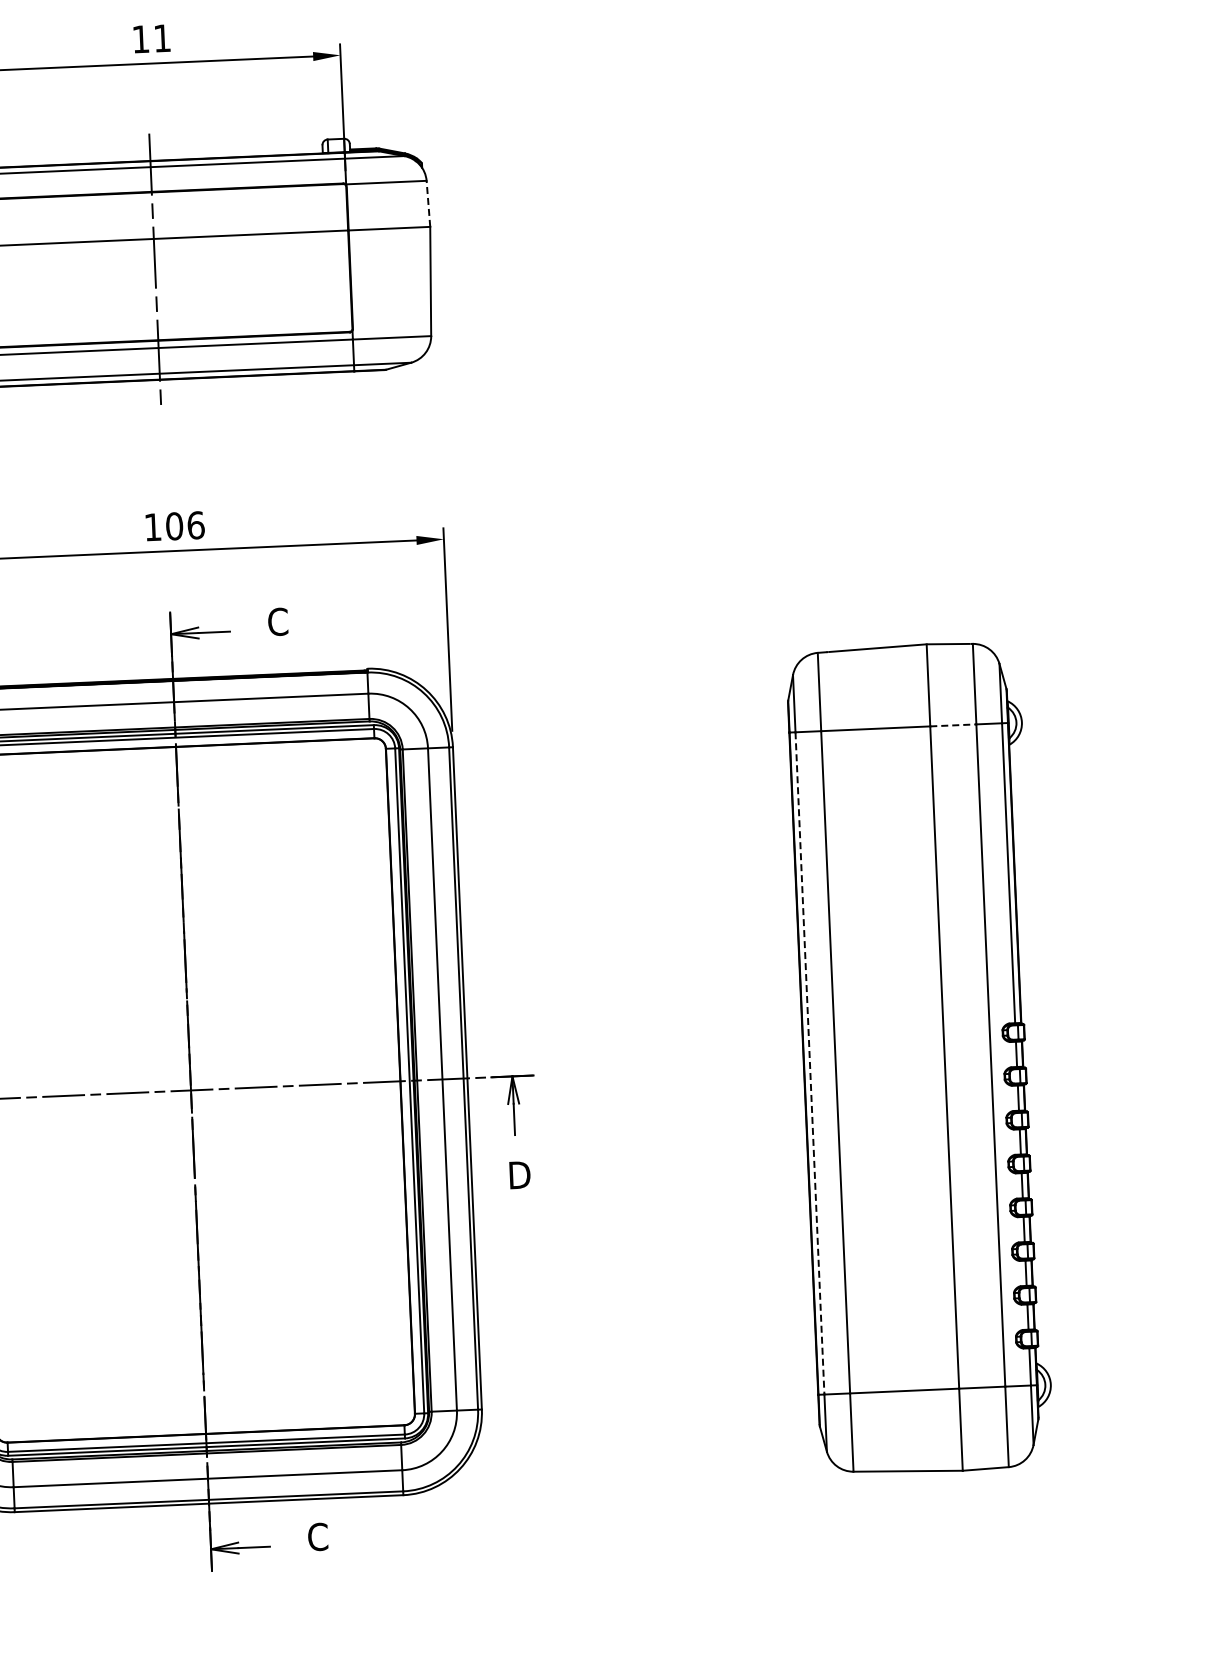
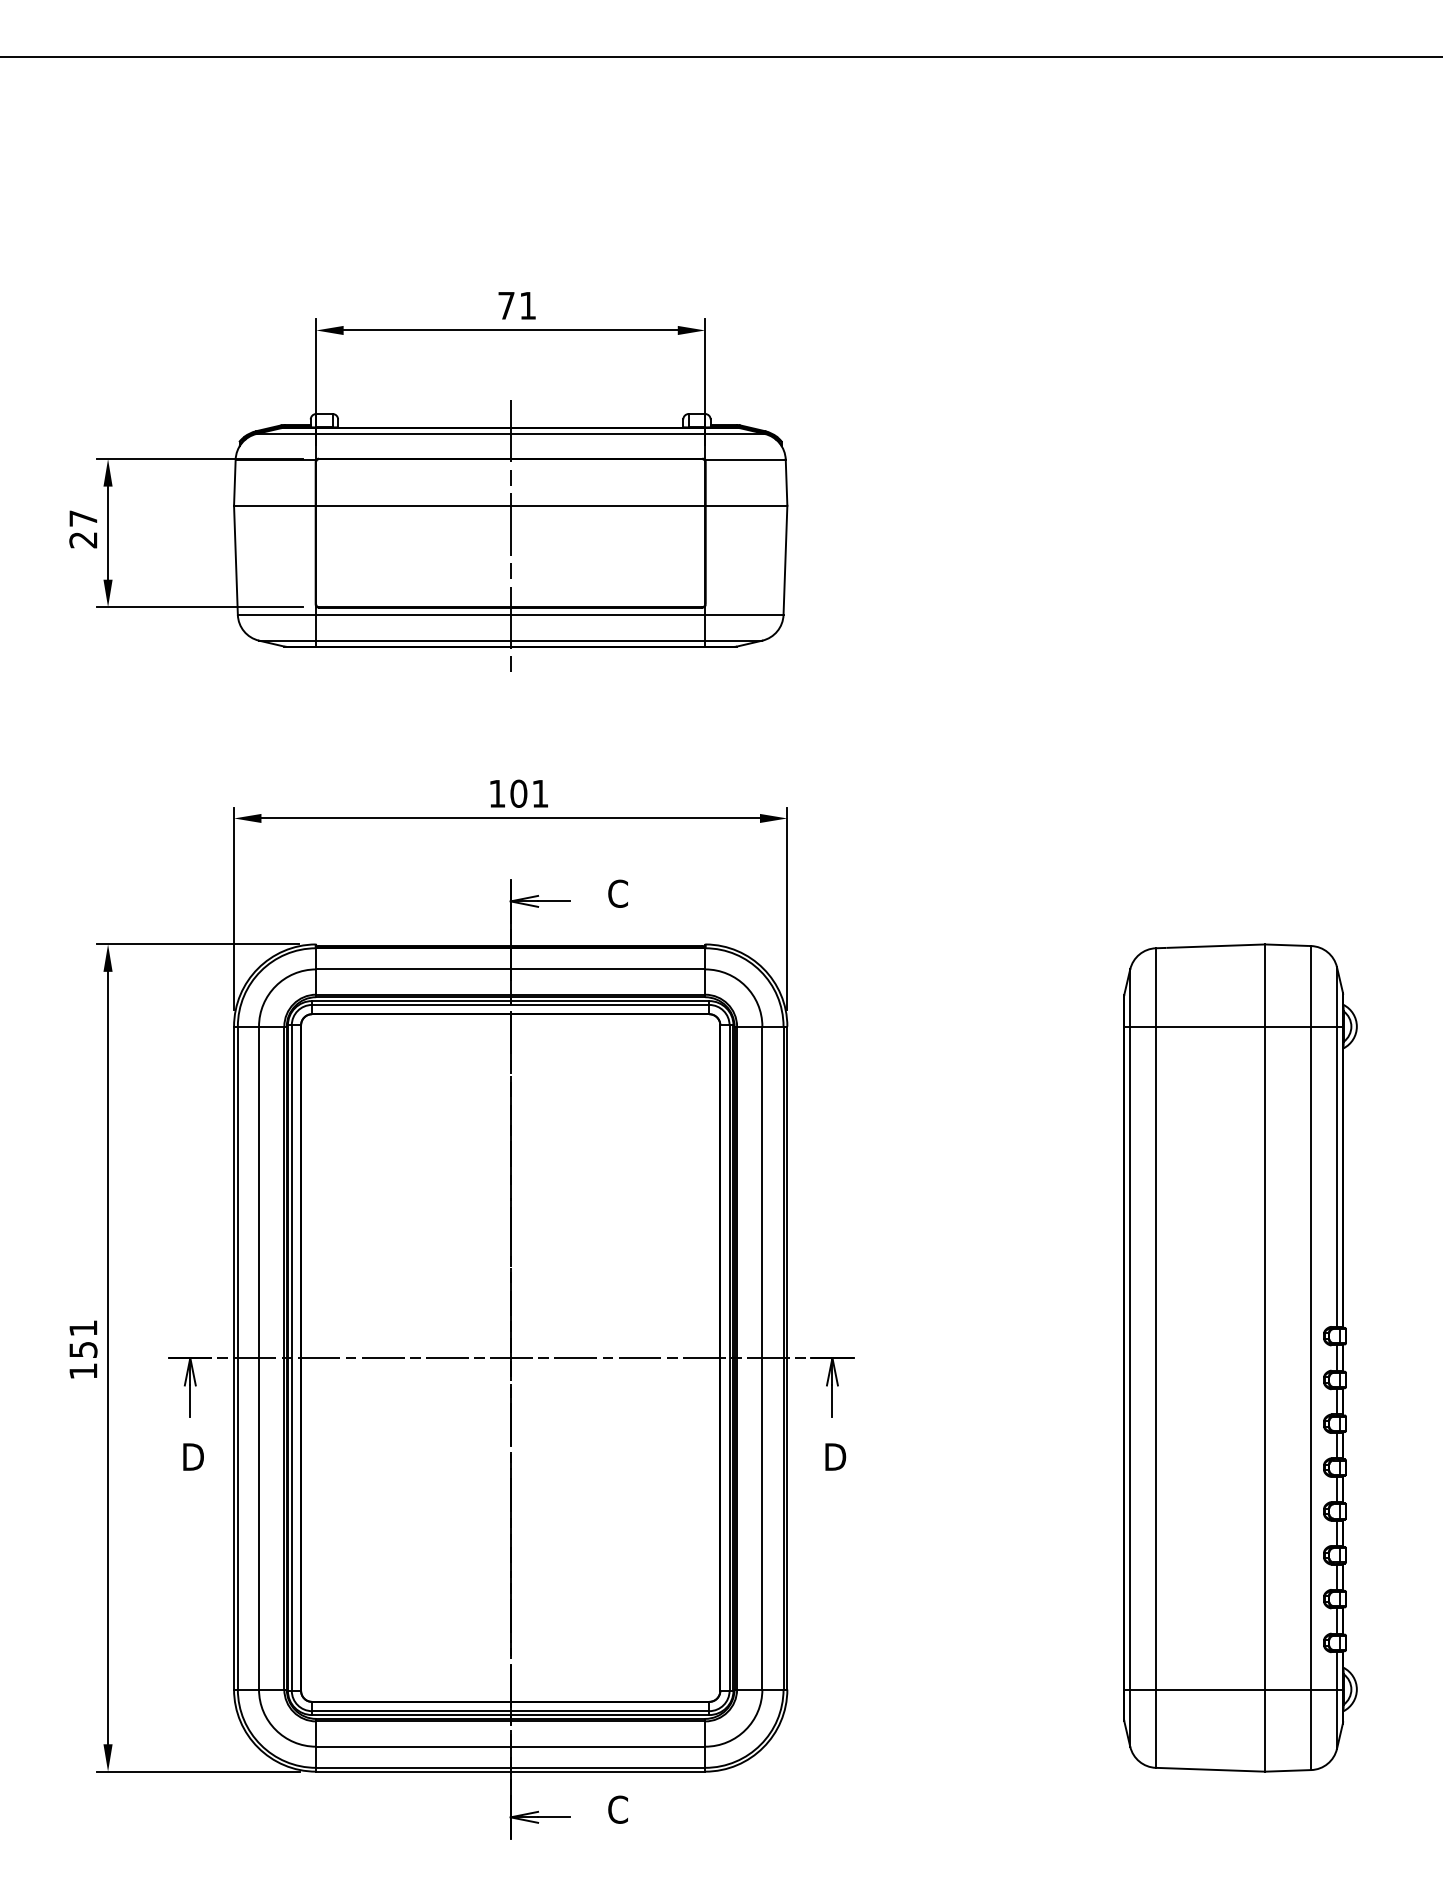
text: (140, 39) -> (506, 305), 11 -> 71
line: (428, 203) -> (786, 482), dashed -> solid
text: (196, 525) -> (540, 793), 106 -> 101
line: (953, 725) -> (1288, 1026), dashed -> solid
line: (810, 1063) -> (1130, 1358), dashed -> solid

